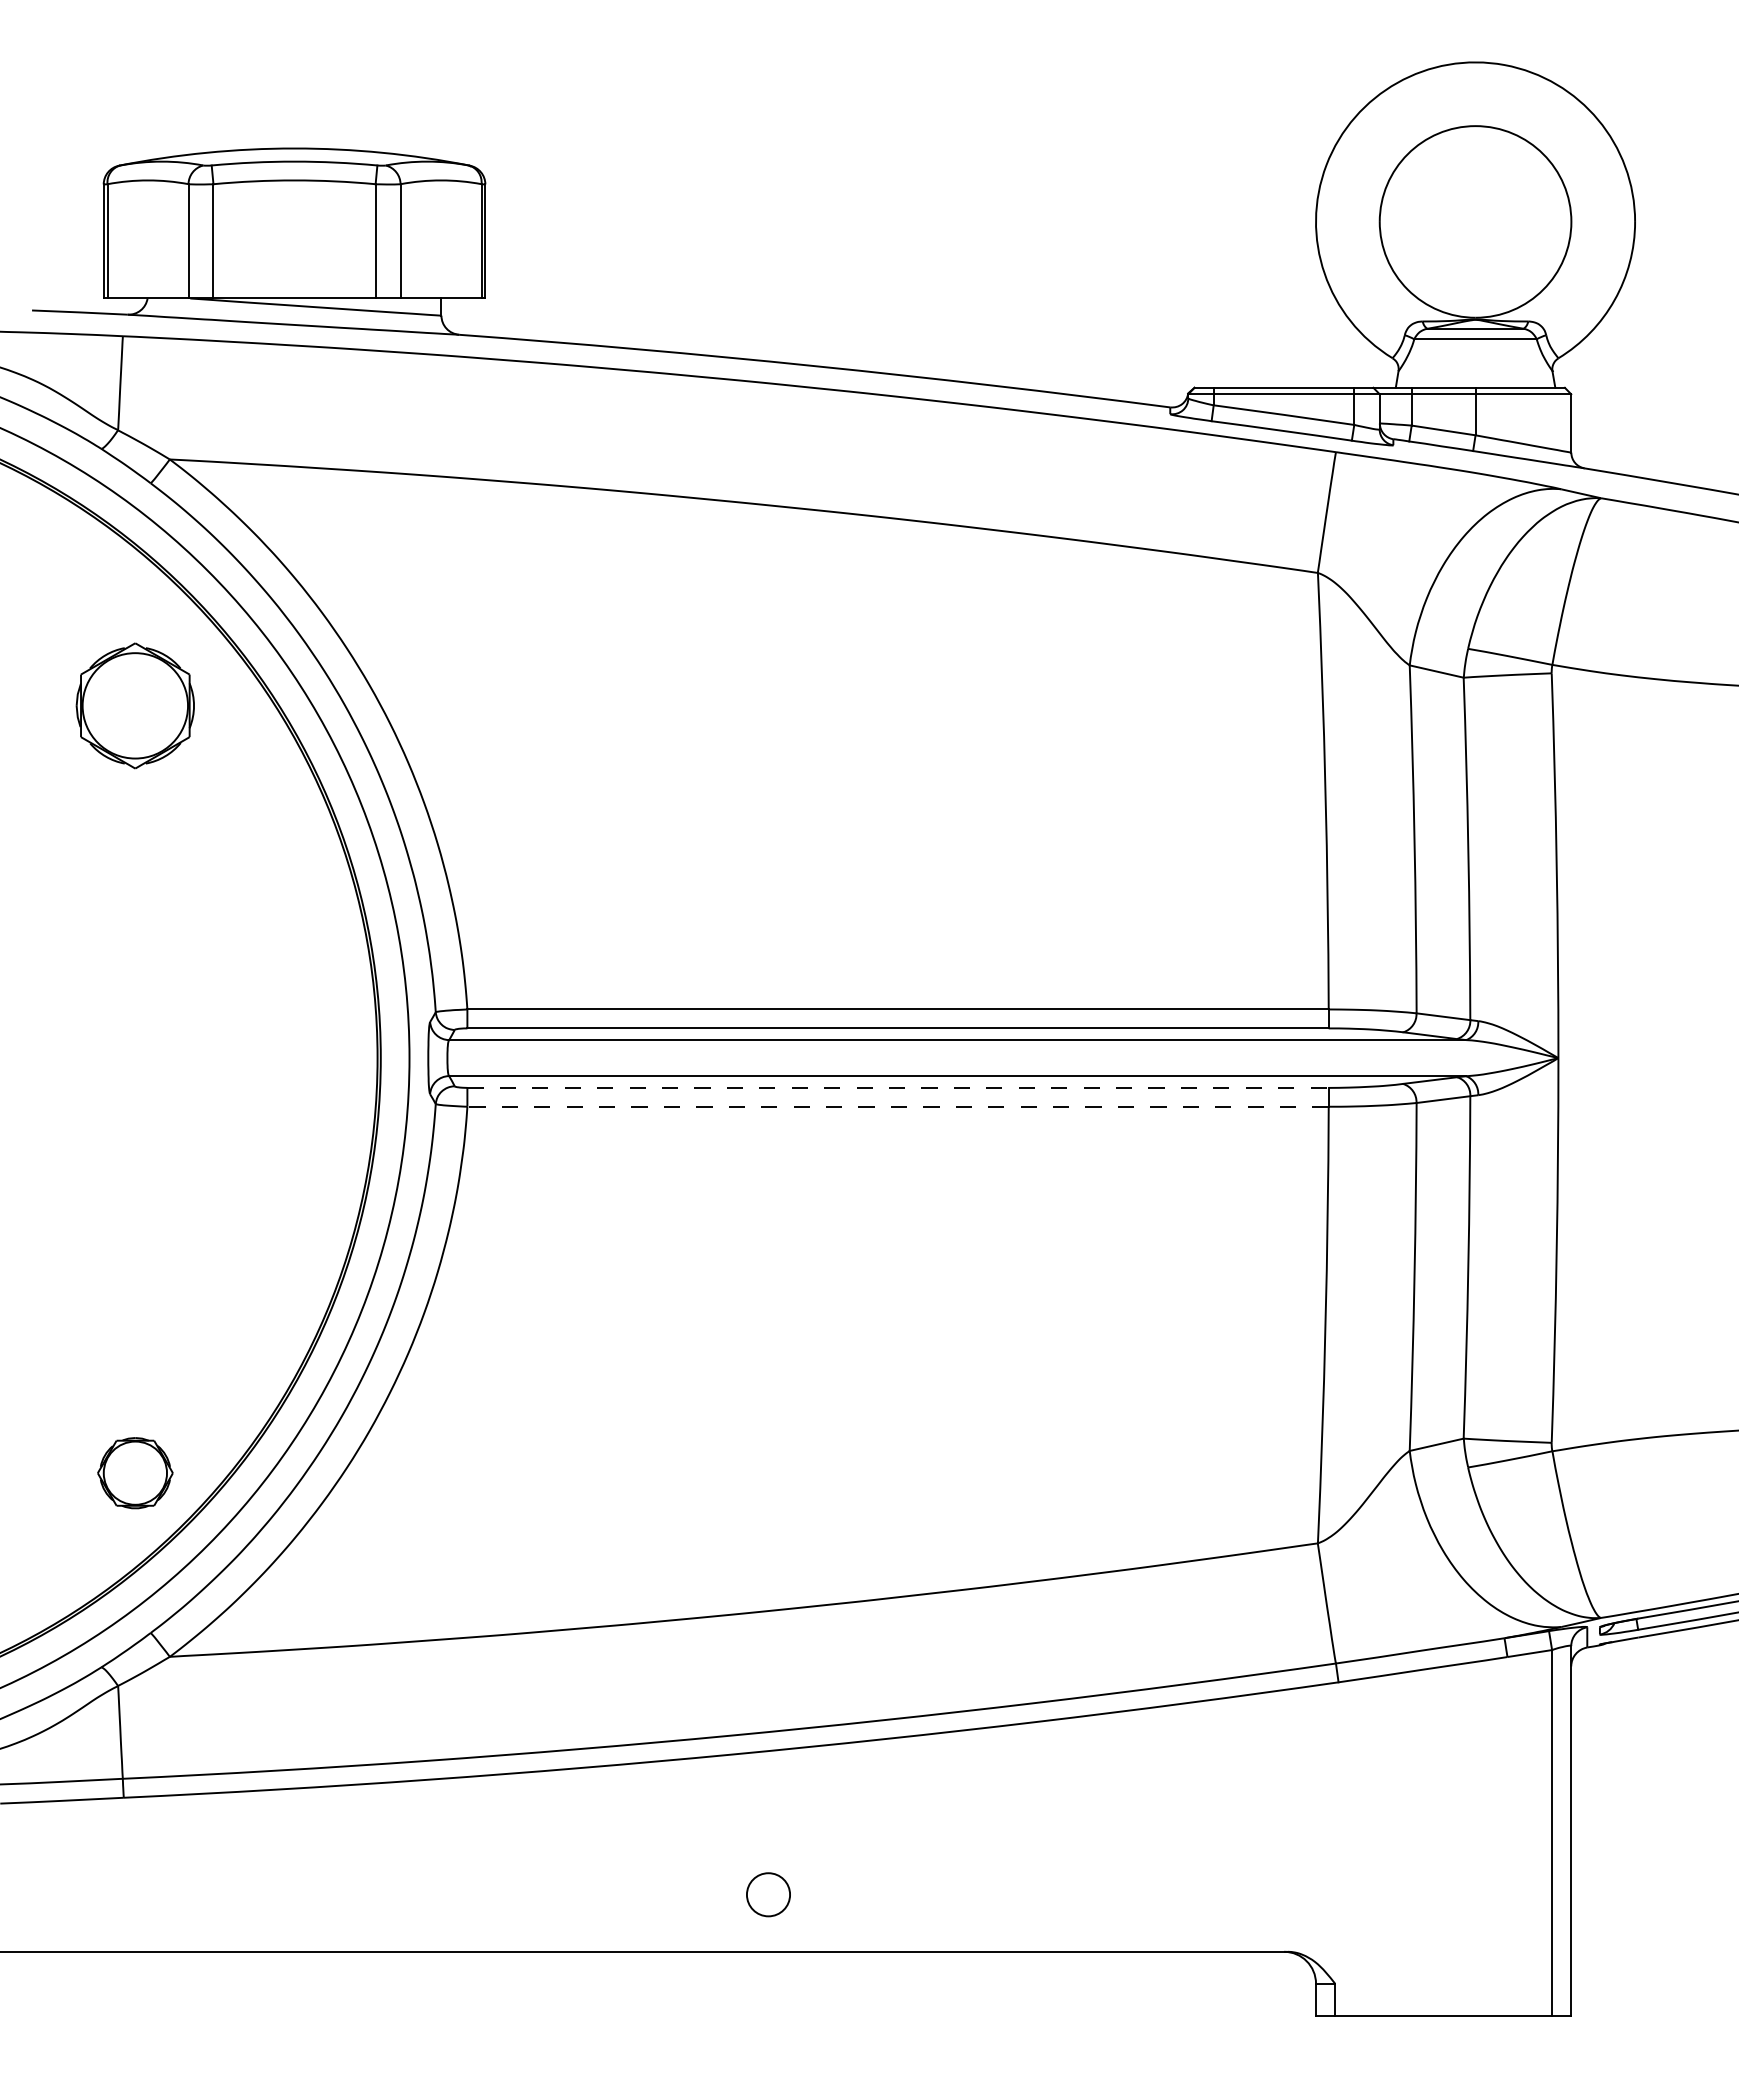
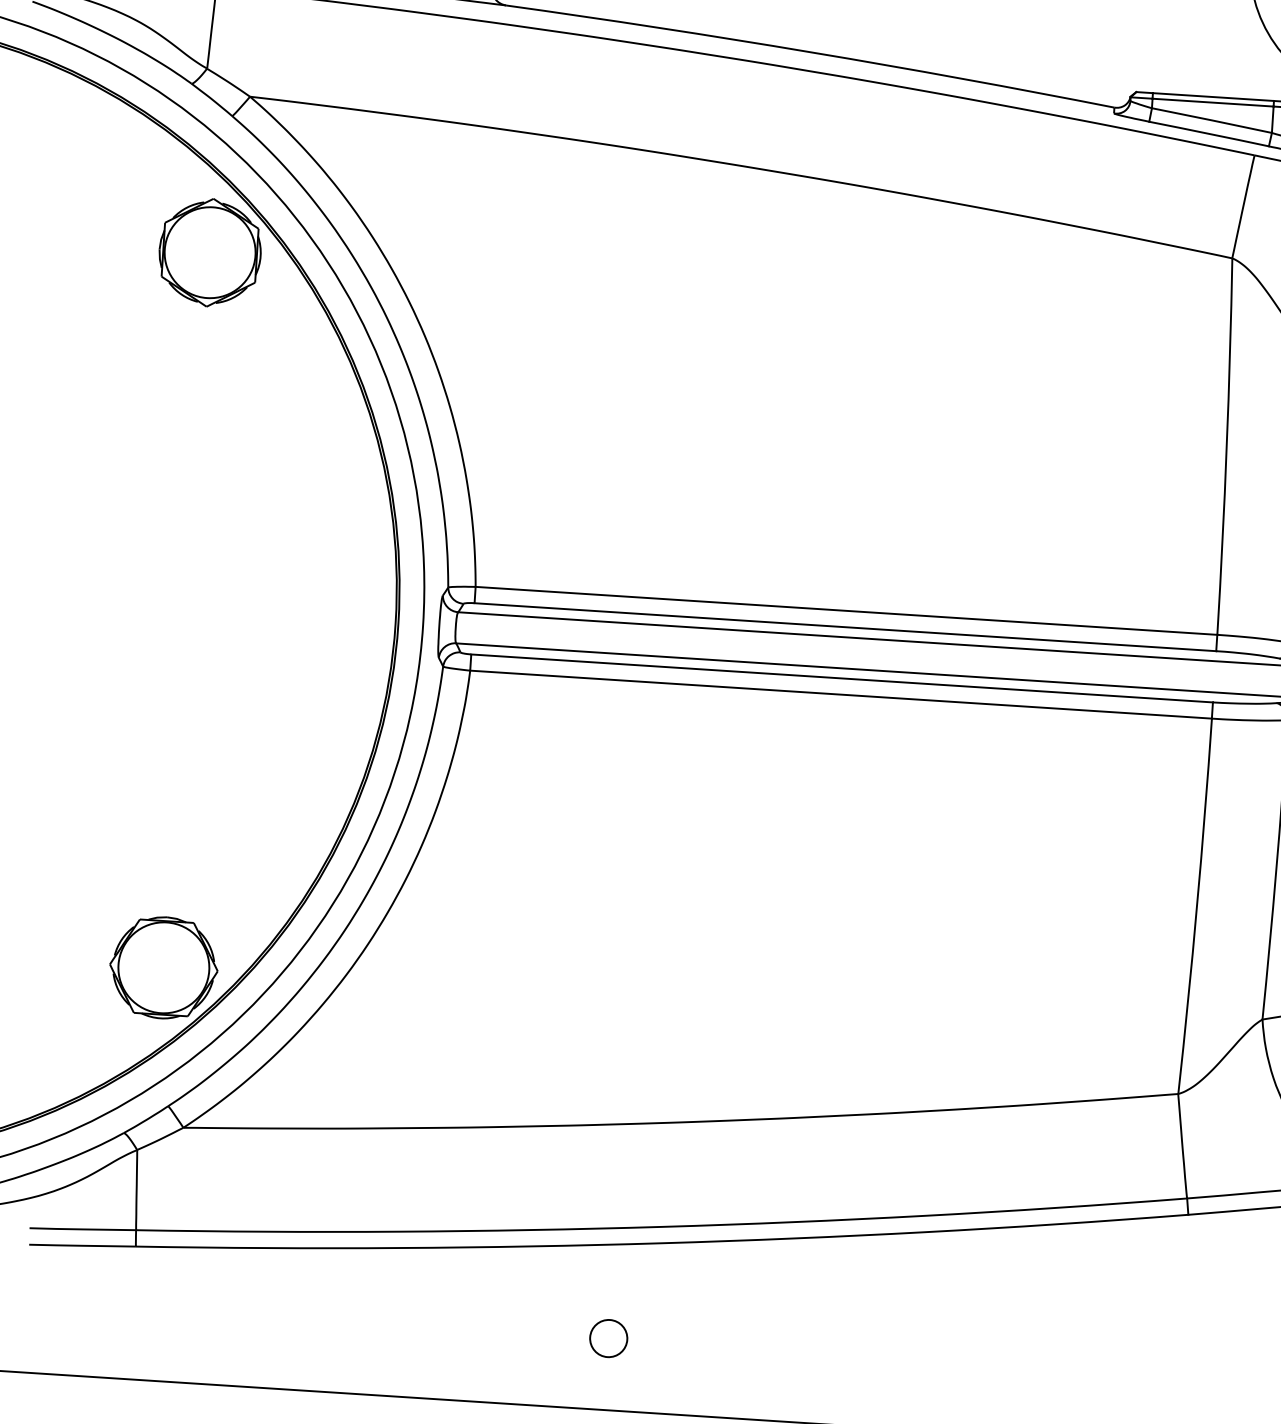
part: (134, 705) -> (209, 252), moved
line: (898, 1087) -> (842, 678), dashed -> solid
line: (898, 1106) -> (841, 694), dashed -> solid
part: (135, 1472) -> (164, 967), size x1.67
circle: (768, 1894) -> (608, 1338), moved

